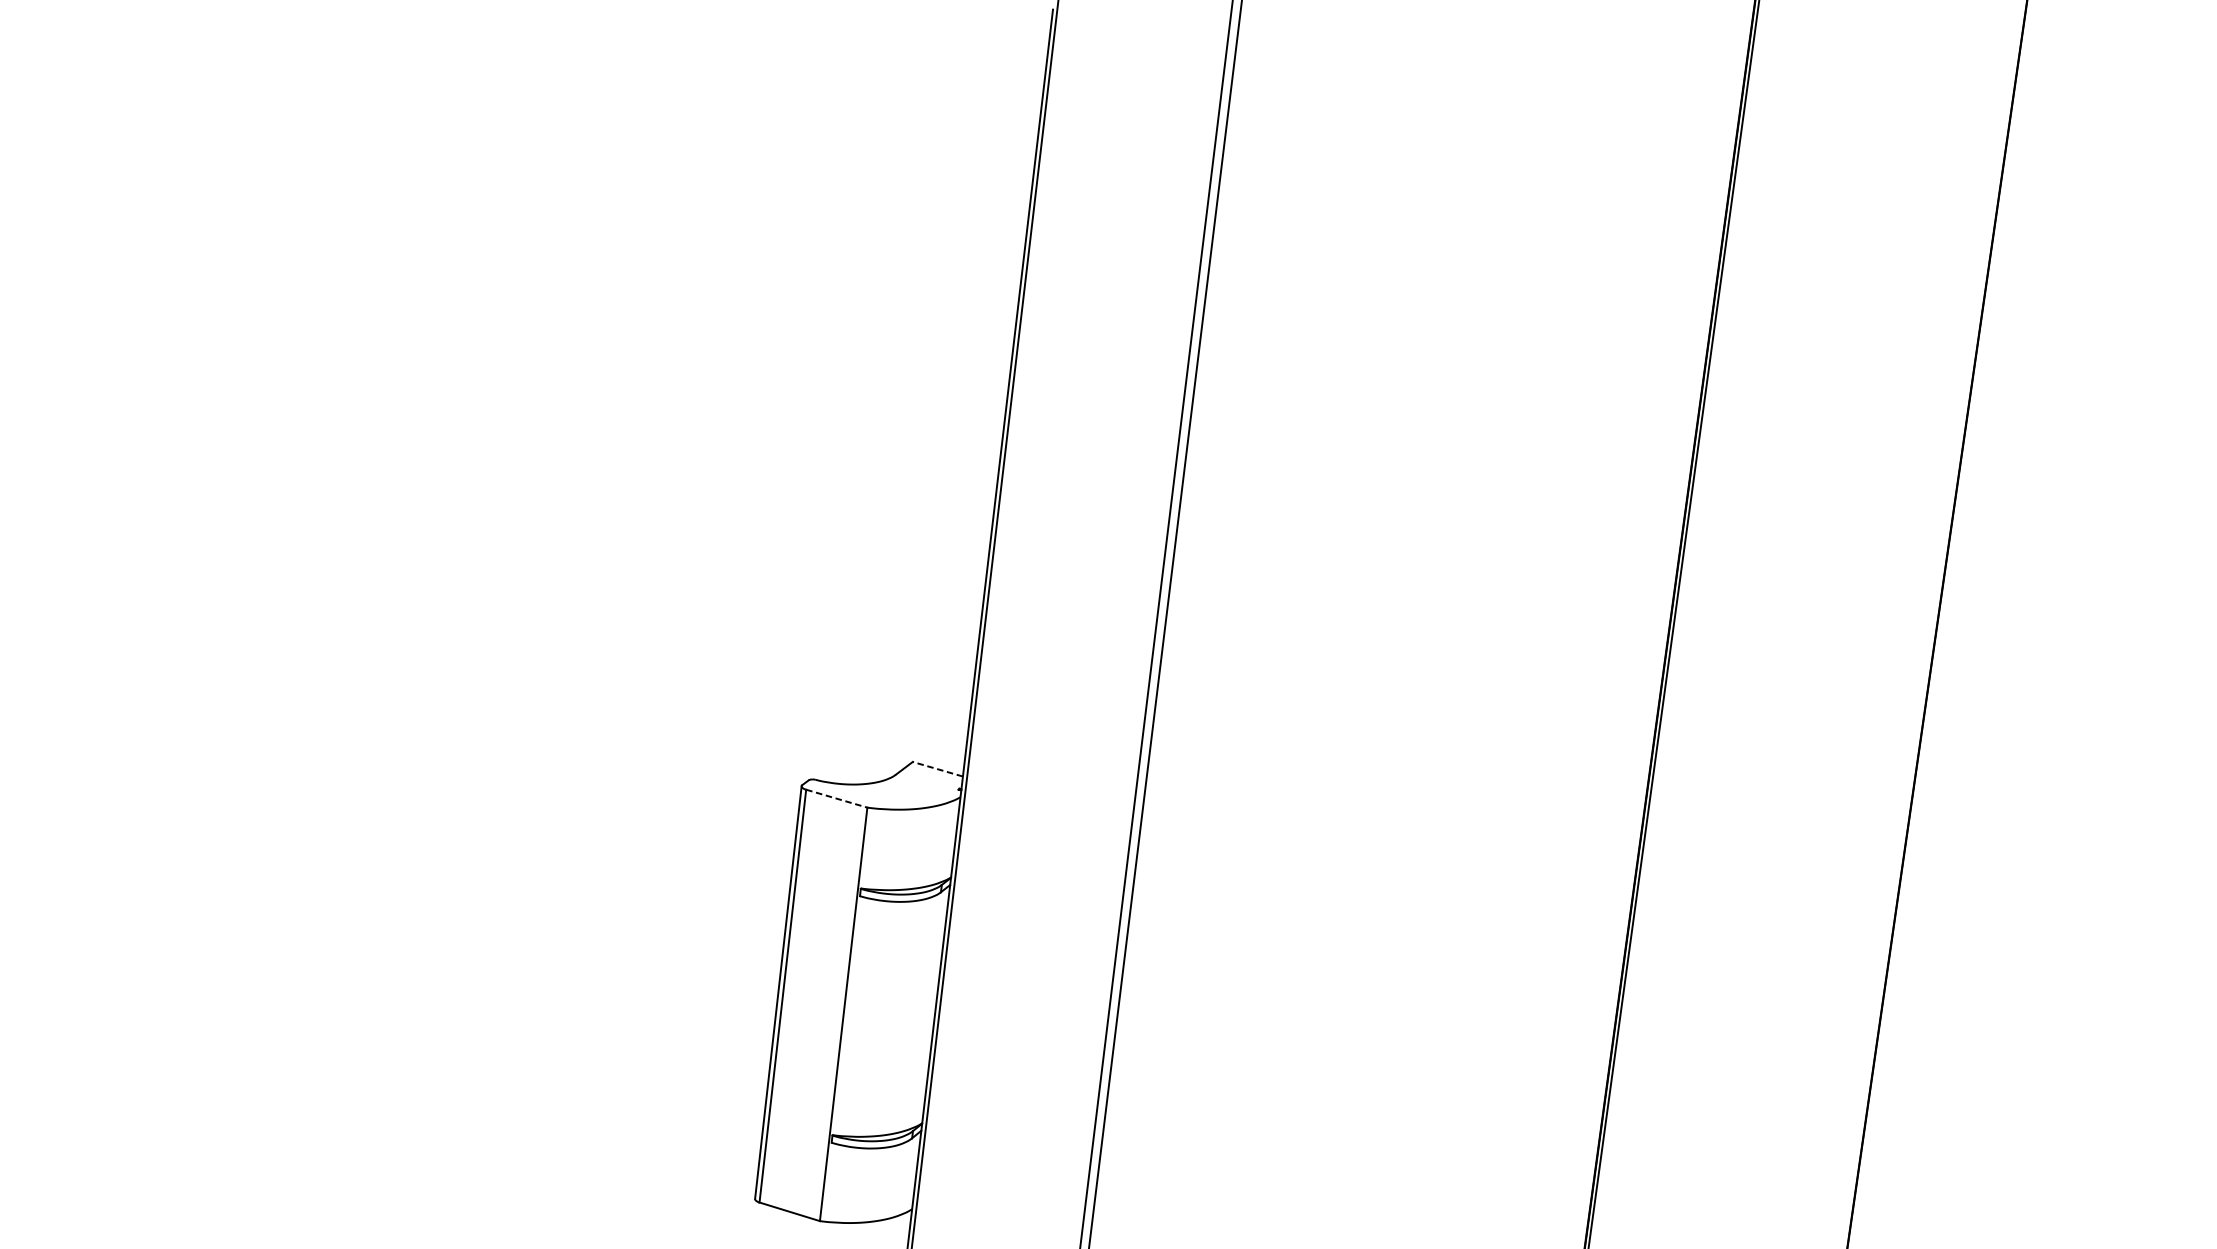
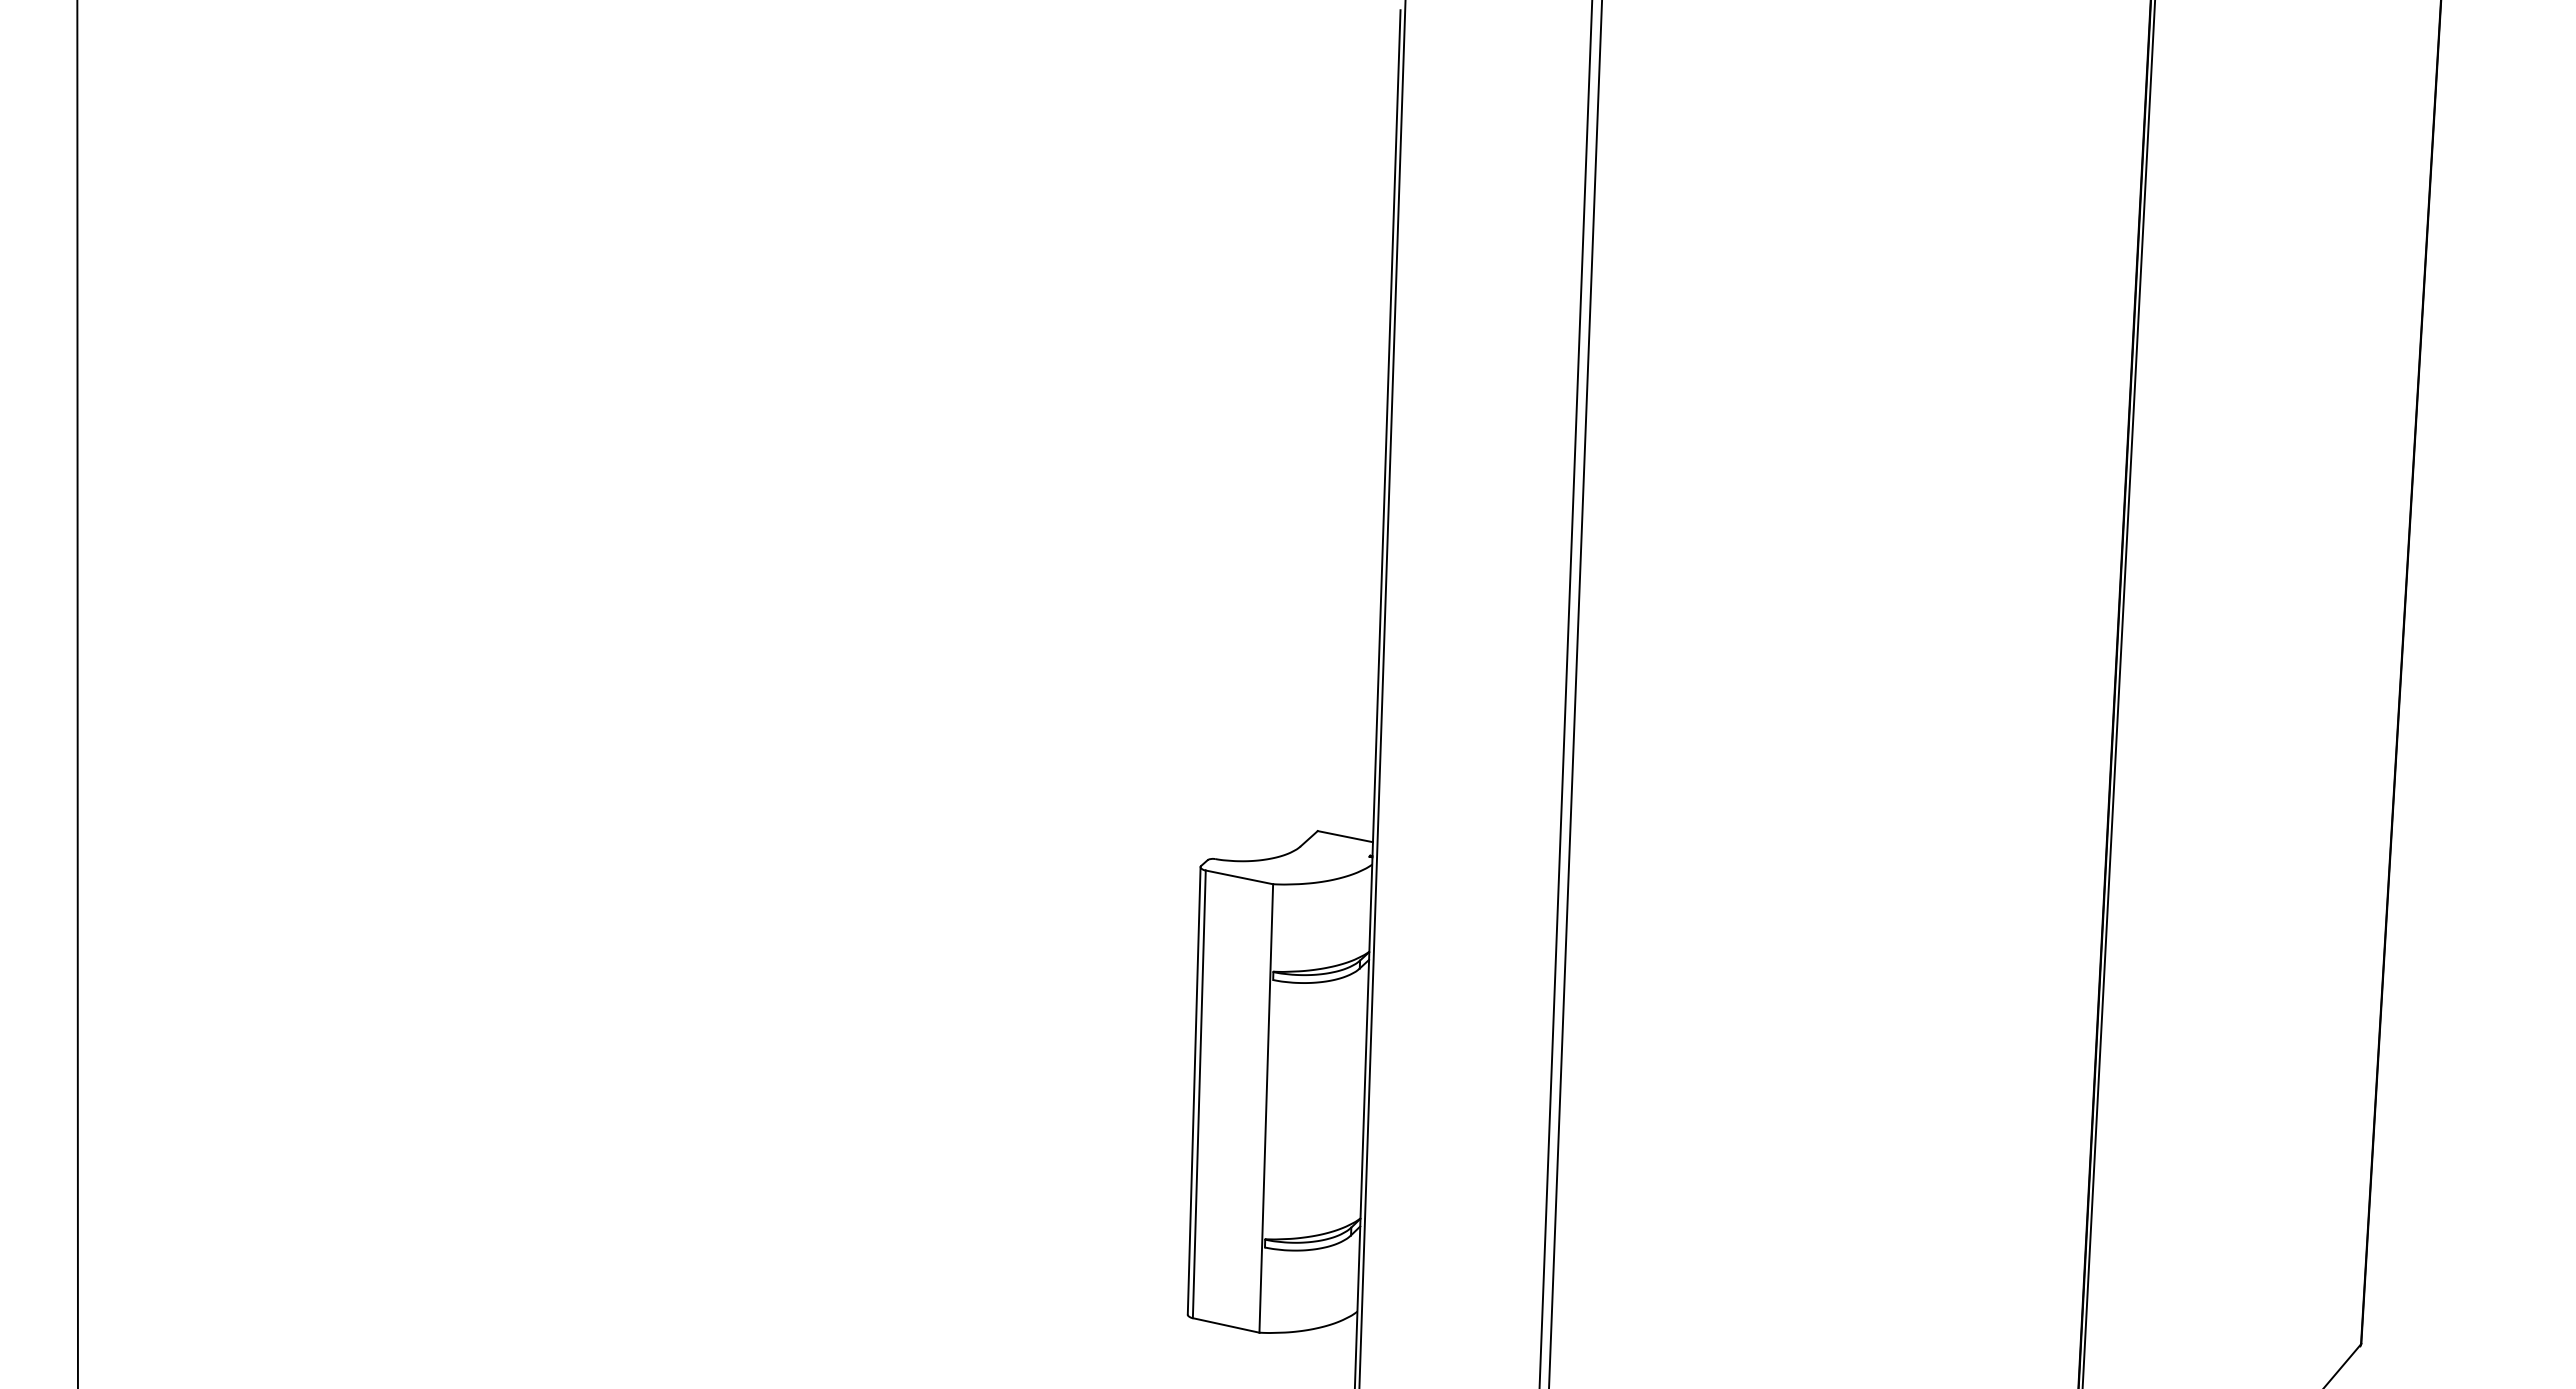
line: (937, 769) -> (1344, 836), dashed -> solid
line: (836, 798) -> (1239, 877), dashed -> solid

